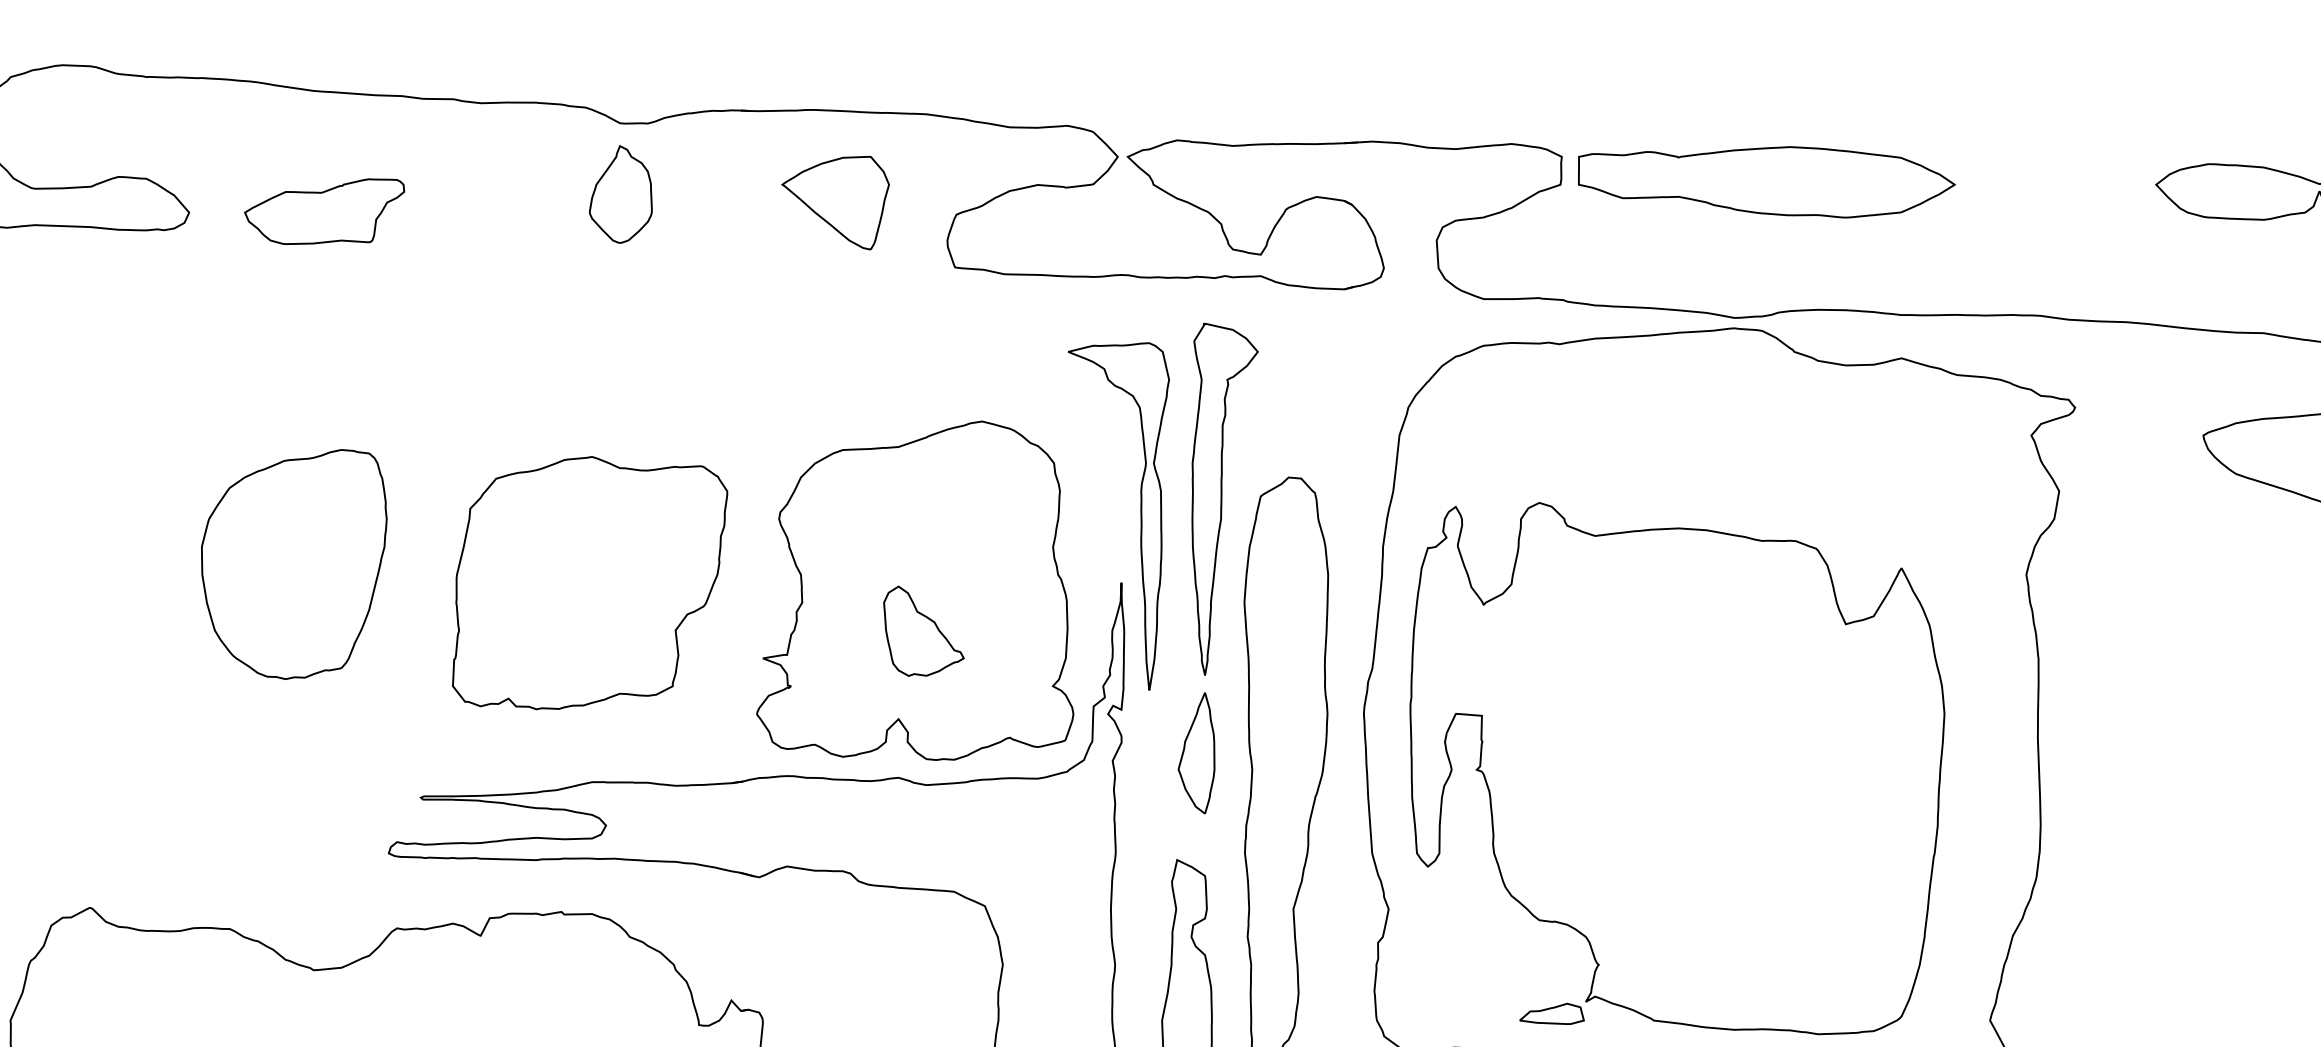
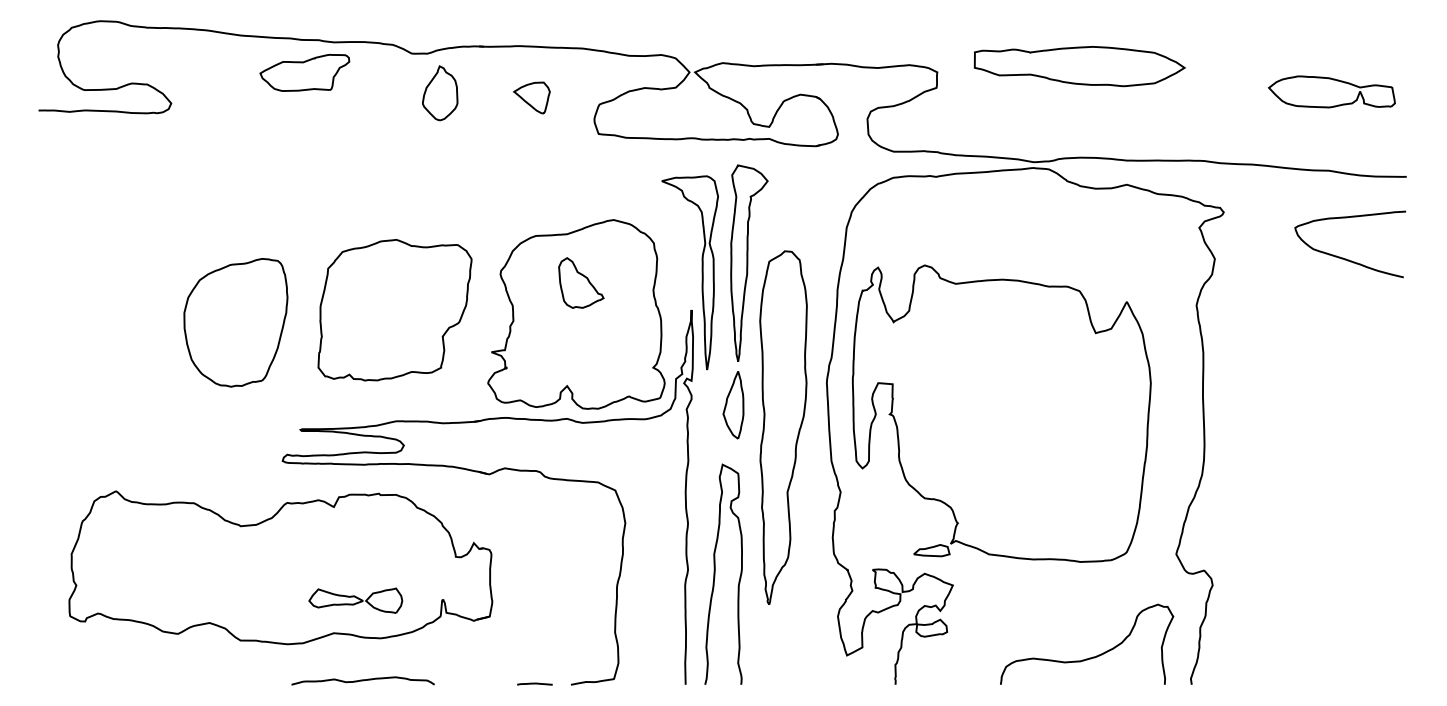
part: (1766, 182) -> (1079, 66), moved
part: (621, 194) -> (440, 93), moved
part: (834, 201) -> (531, 97), size x0.6
part: (323, 210) -> (304, 72), moved
part: (293, 563) -> (235, 322), moved
part: (924, 630) -> (581, 282), moved

